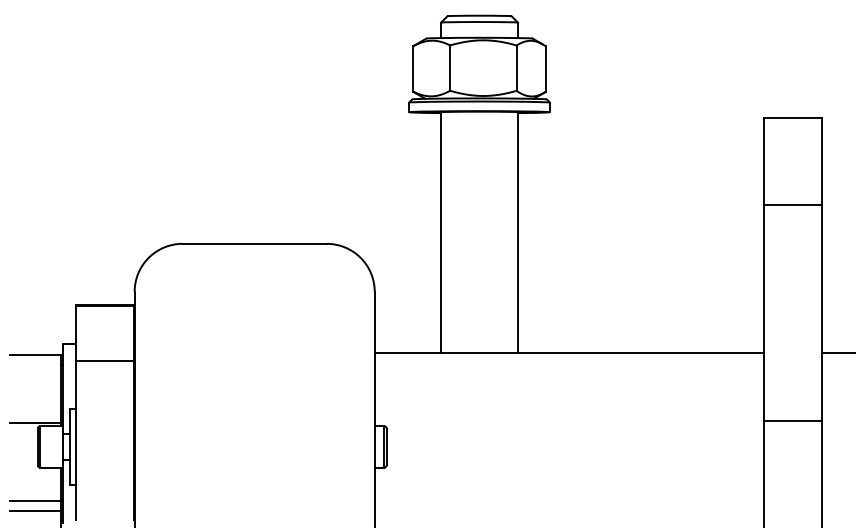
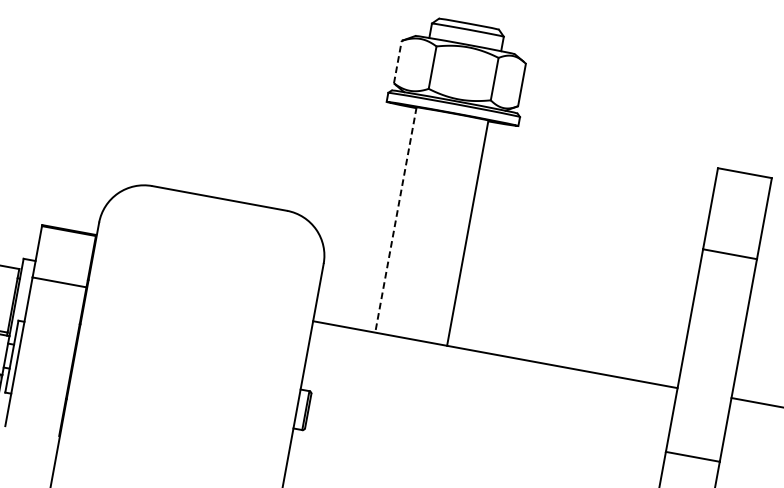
line: (413, 68) -> (398, 61), solid -> dashed
line: (441, 233) -> (396, 220), solid -> dashed

